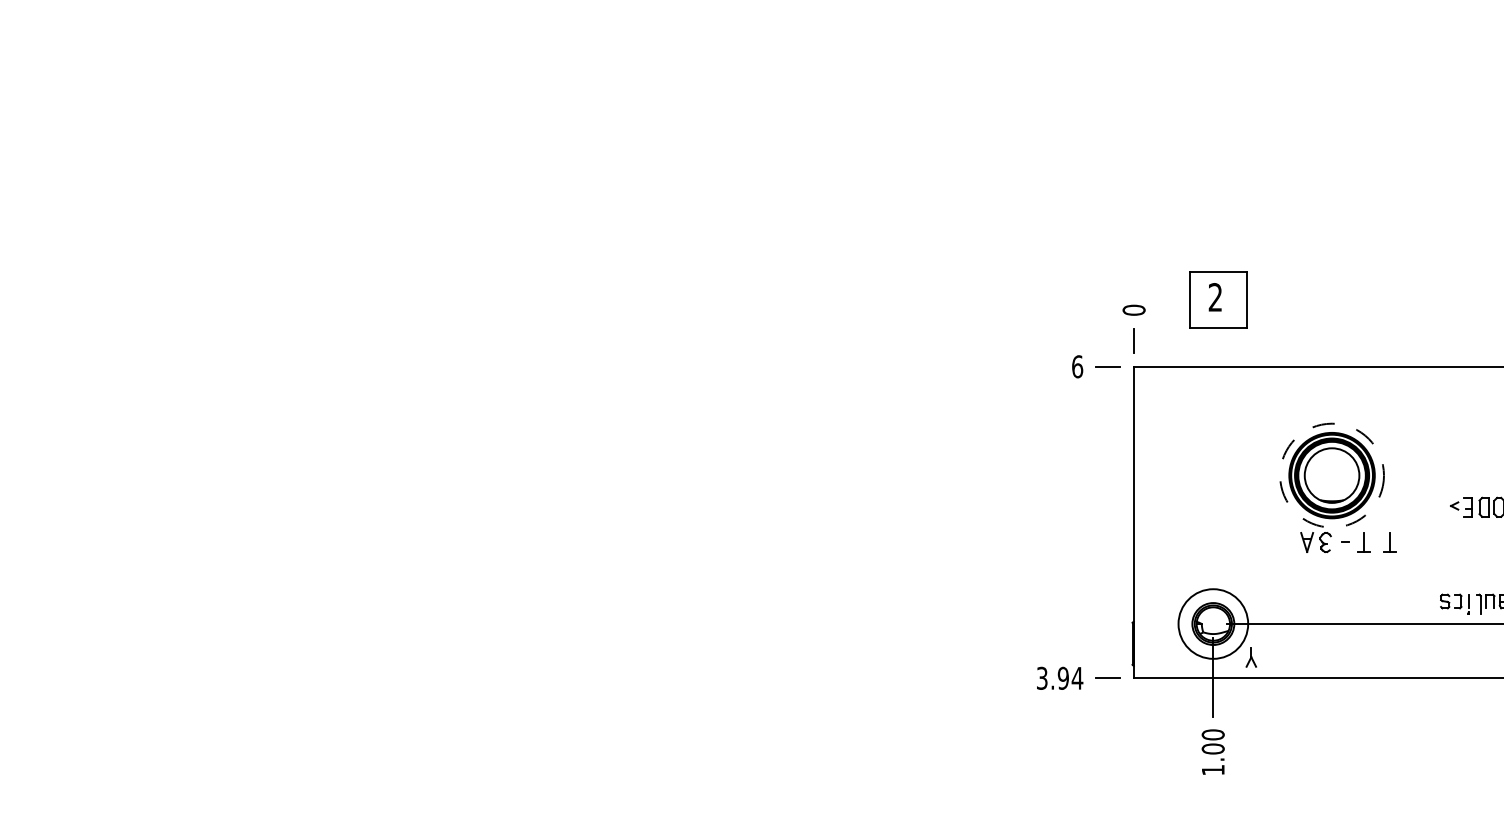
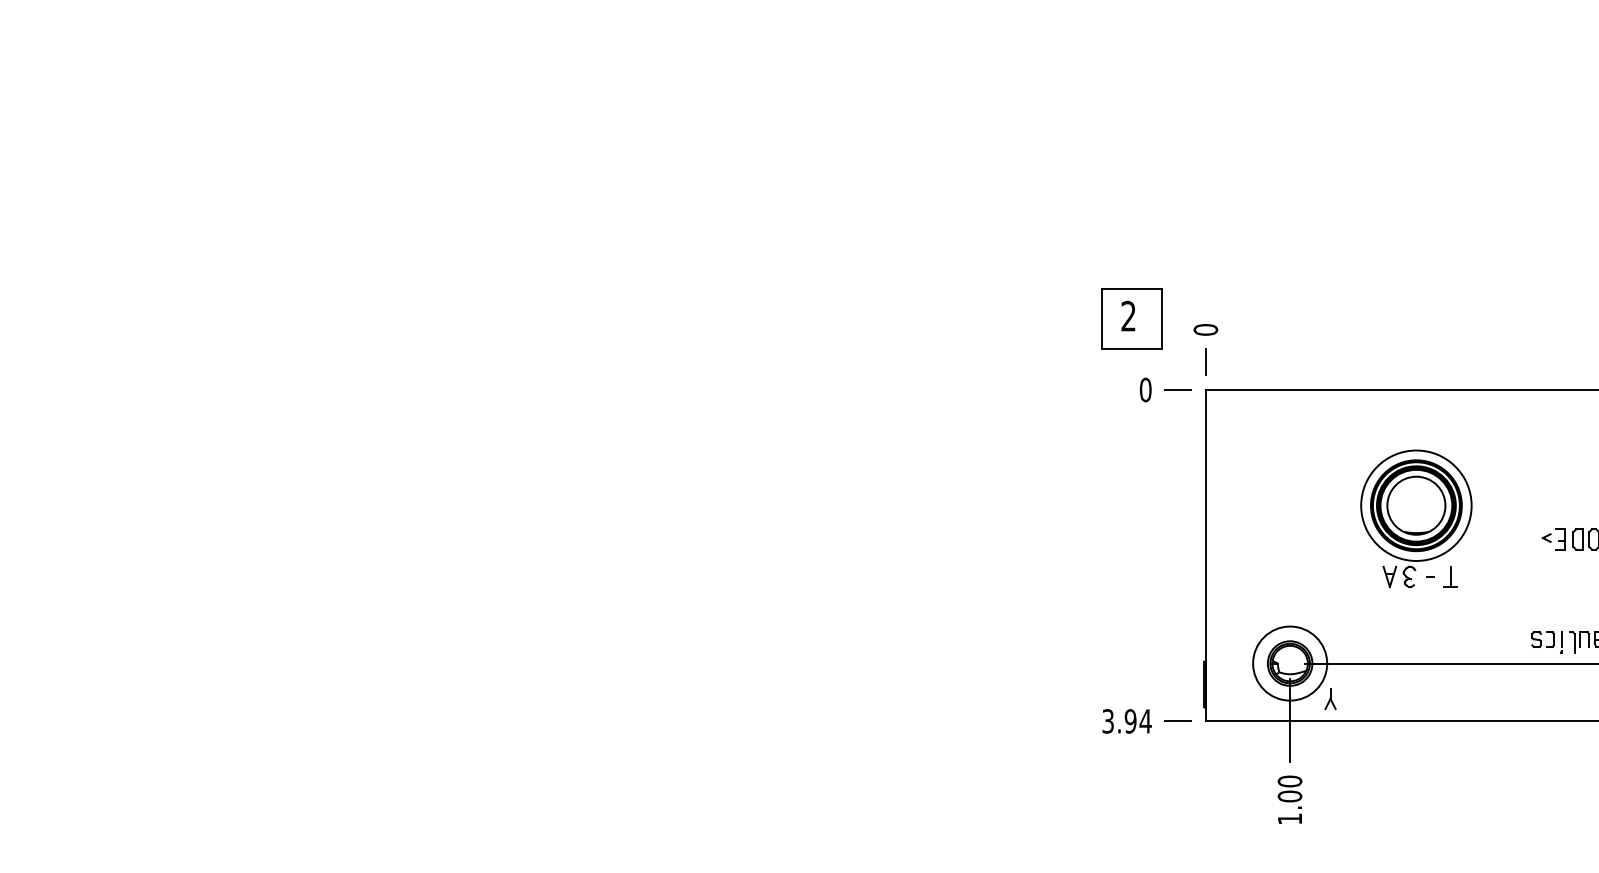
part: (1218, 299) -> (1131, 318), moved
text: (1077, 366) -> (1145, 389), 6 -> 0
circle: (1332, 475) -> (1416, 505), dashed -> solid
part: (1389, 542) -> (1477, 576), removed

